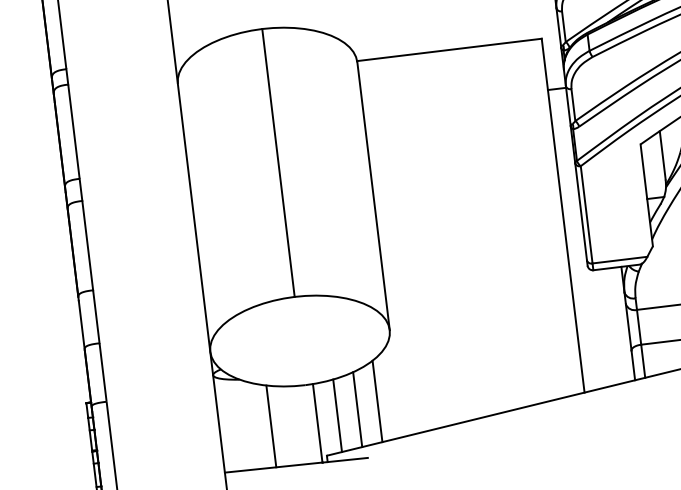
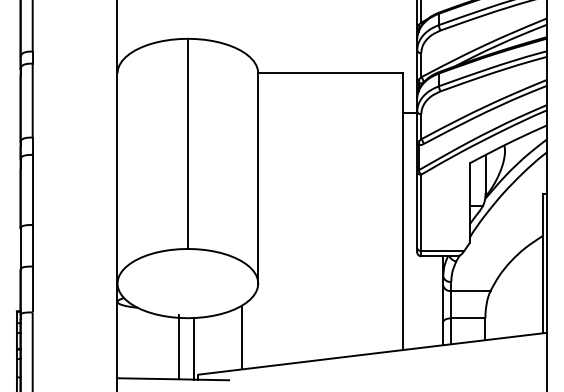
line: (358, 408) -> (226, 341), removed
line: (336, 415) -> (209, 344), removed
line: (271, 425) -> (178, 346), moved

